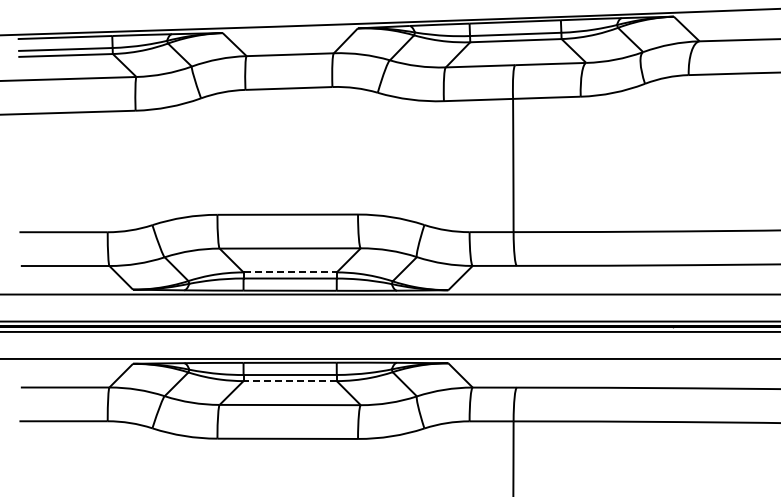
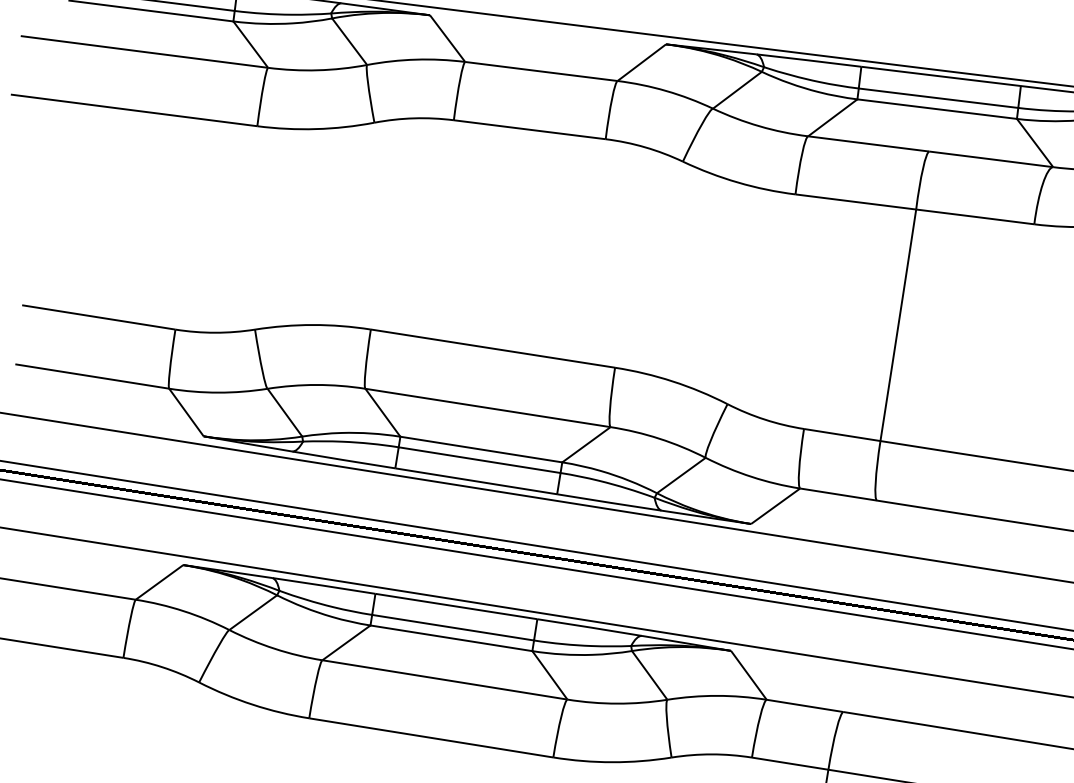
line: (290, 272) -> (481, 449), dashed -> solid
line: (290, 381) -> (451, 639), dashed -> solid

